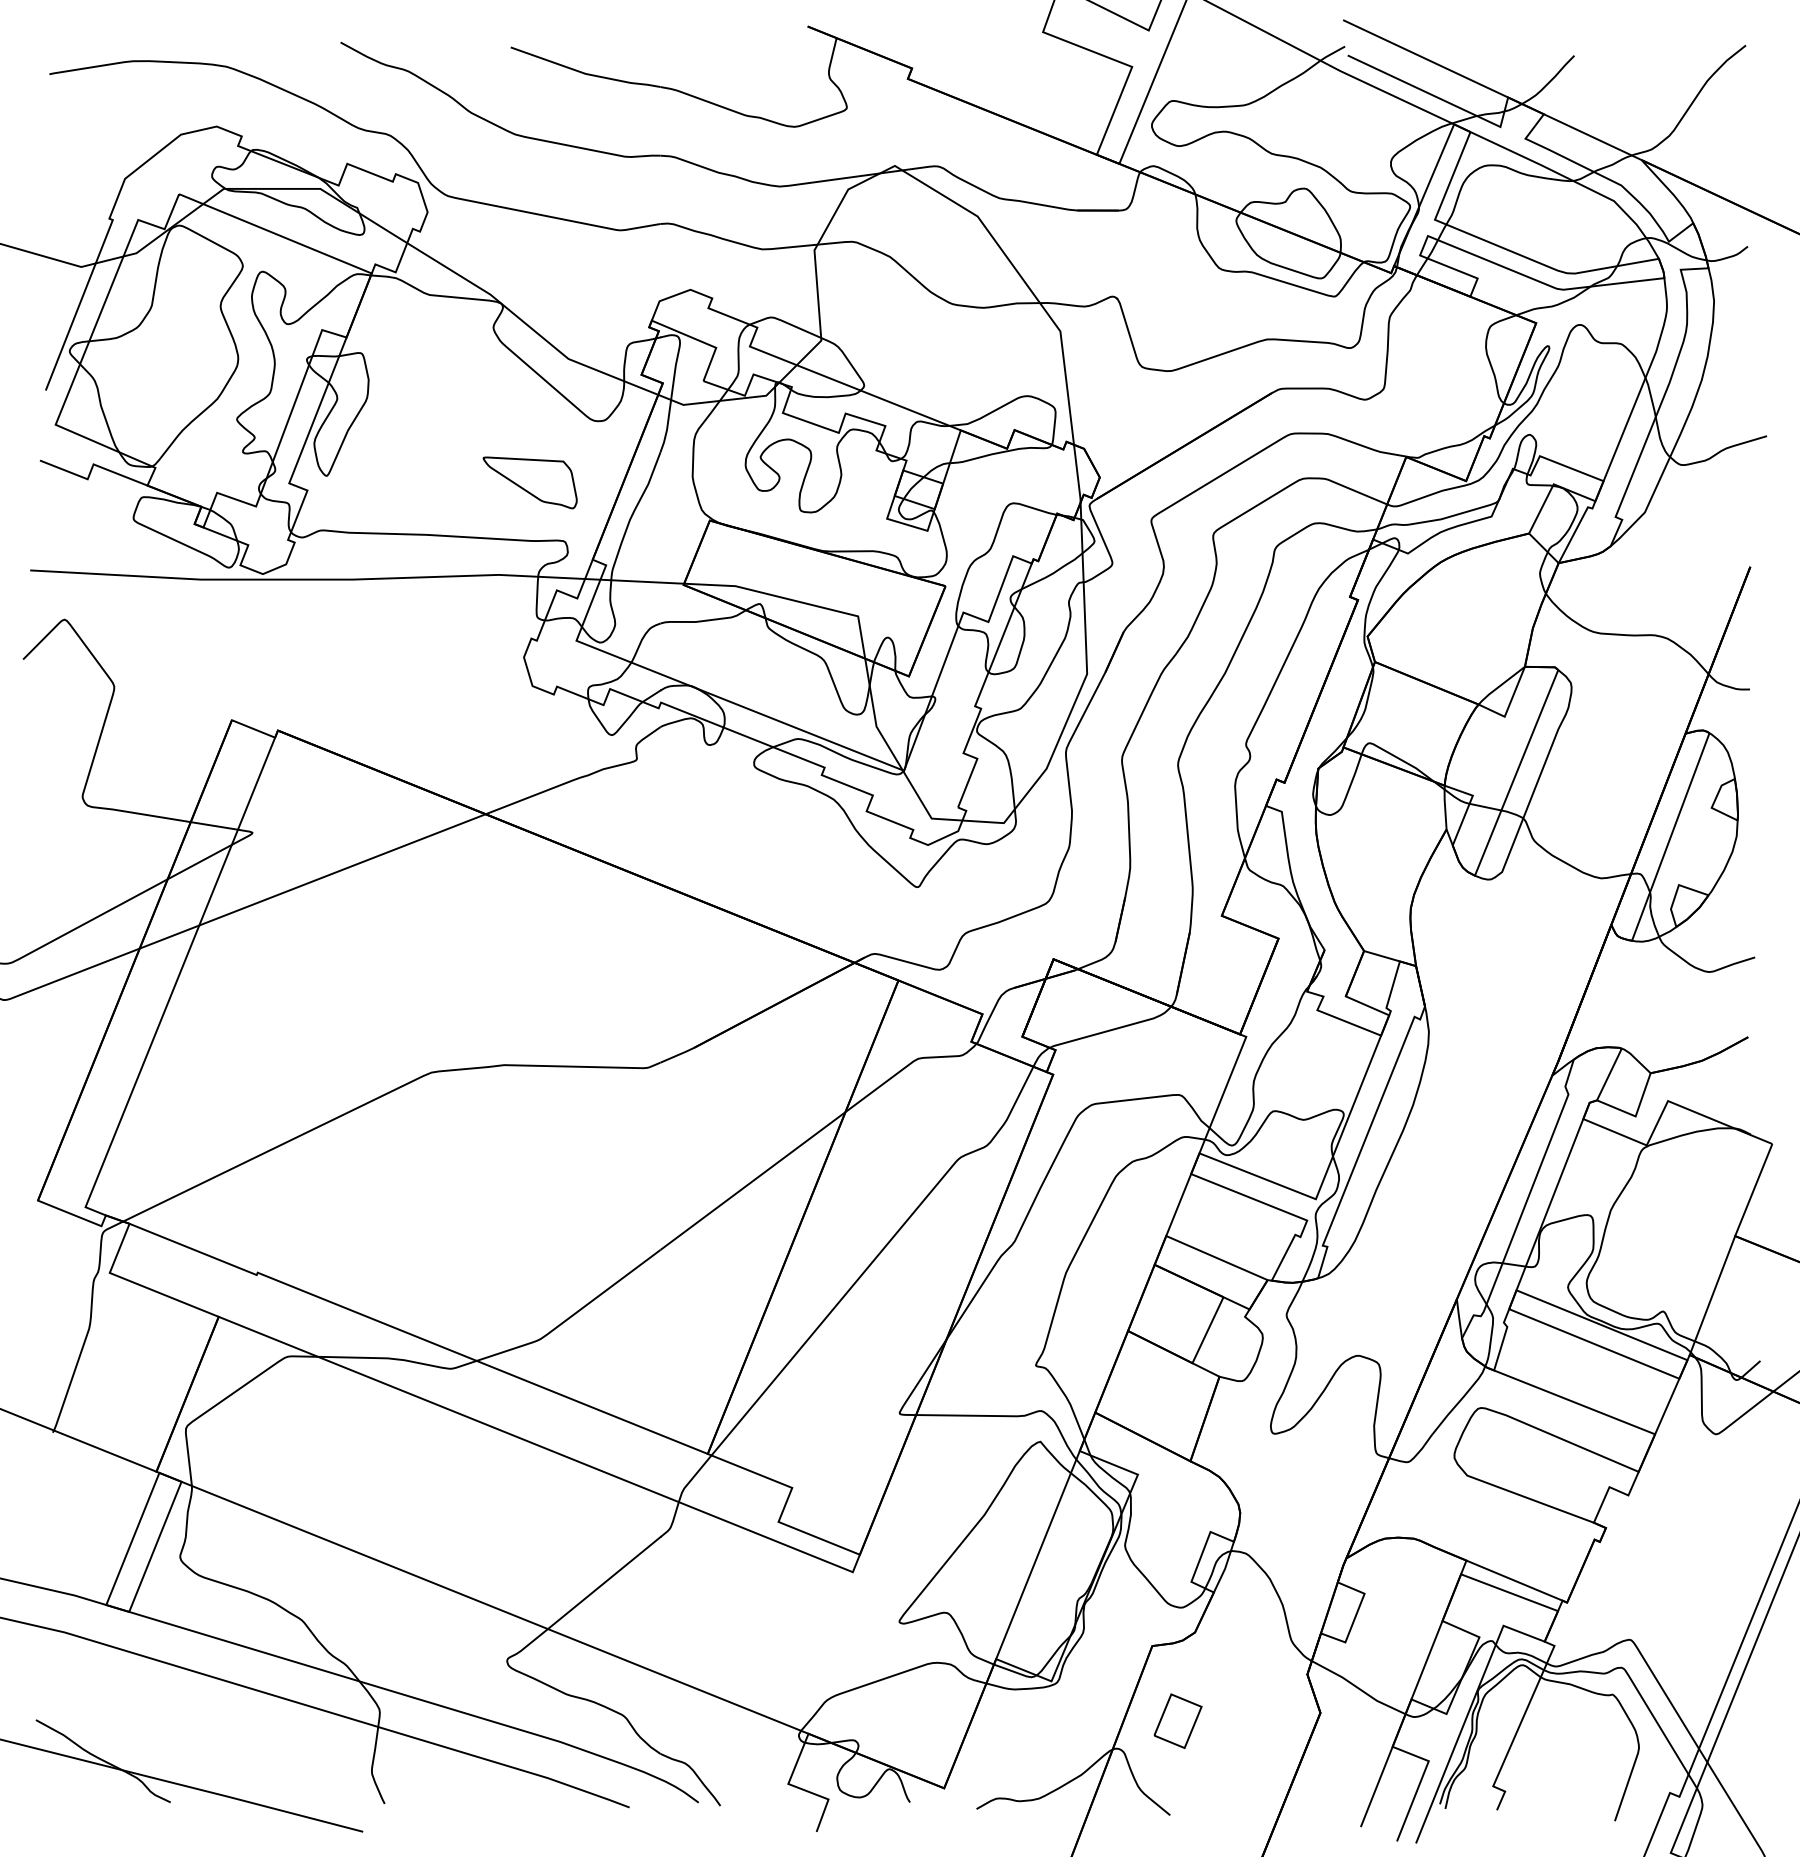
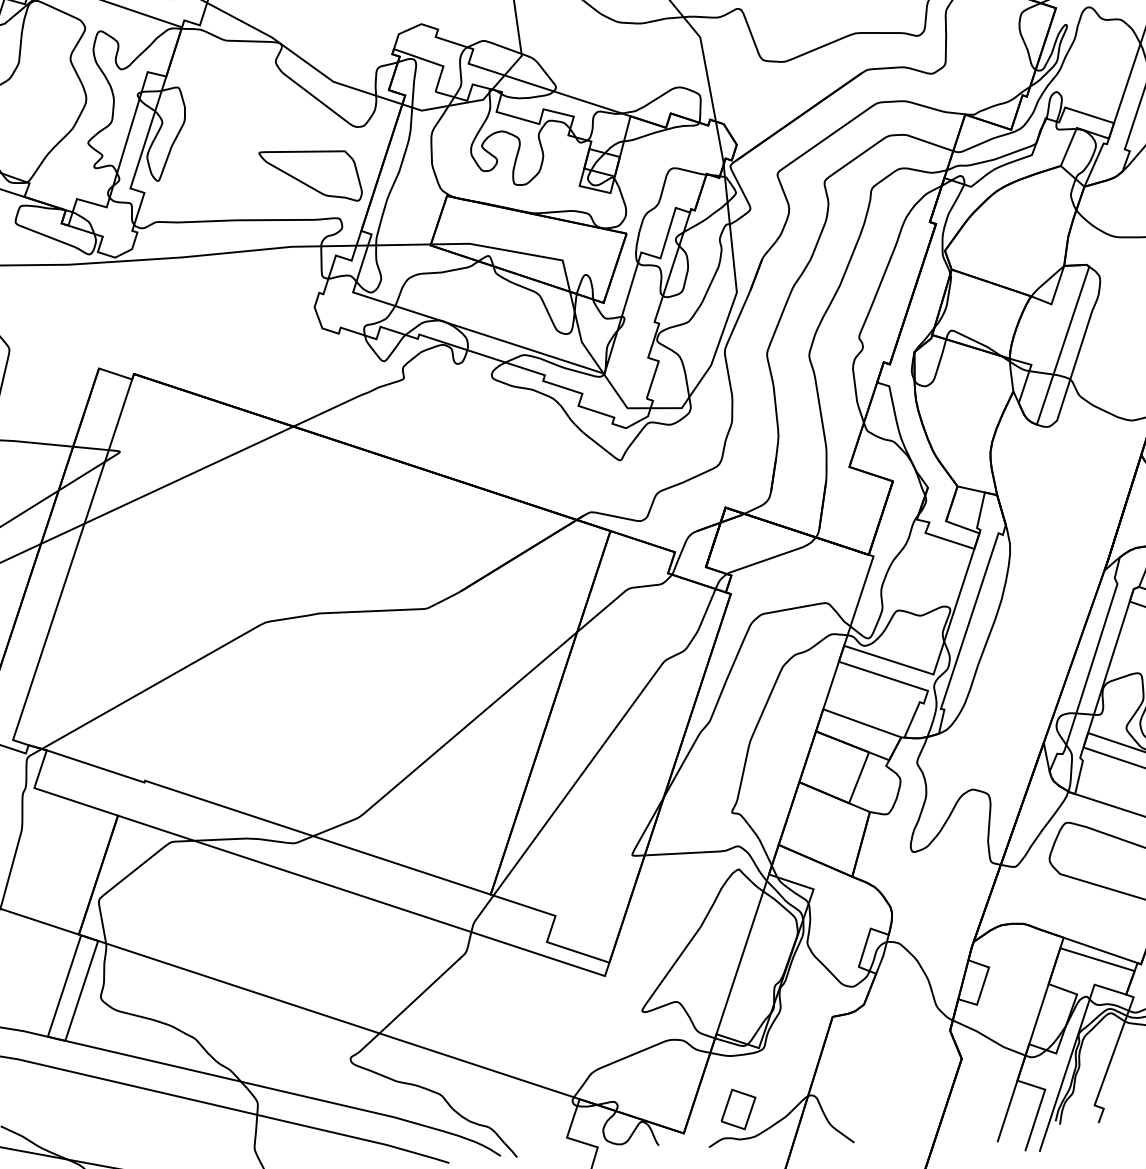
part: (529, 482) -> (310, 176), size x1.43
part: (1177, 1720) -> (738, 1109), moved

